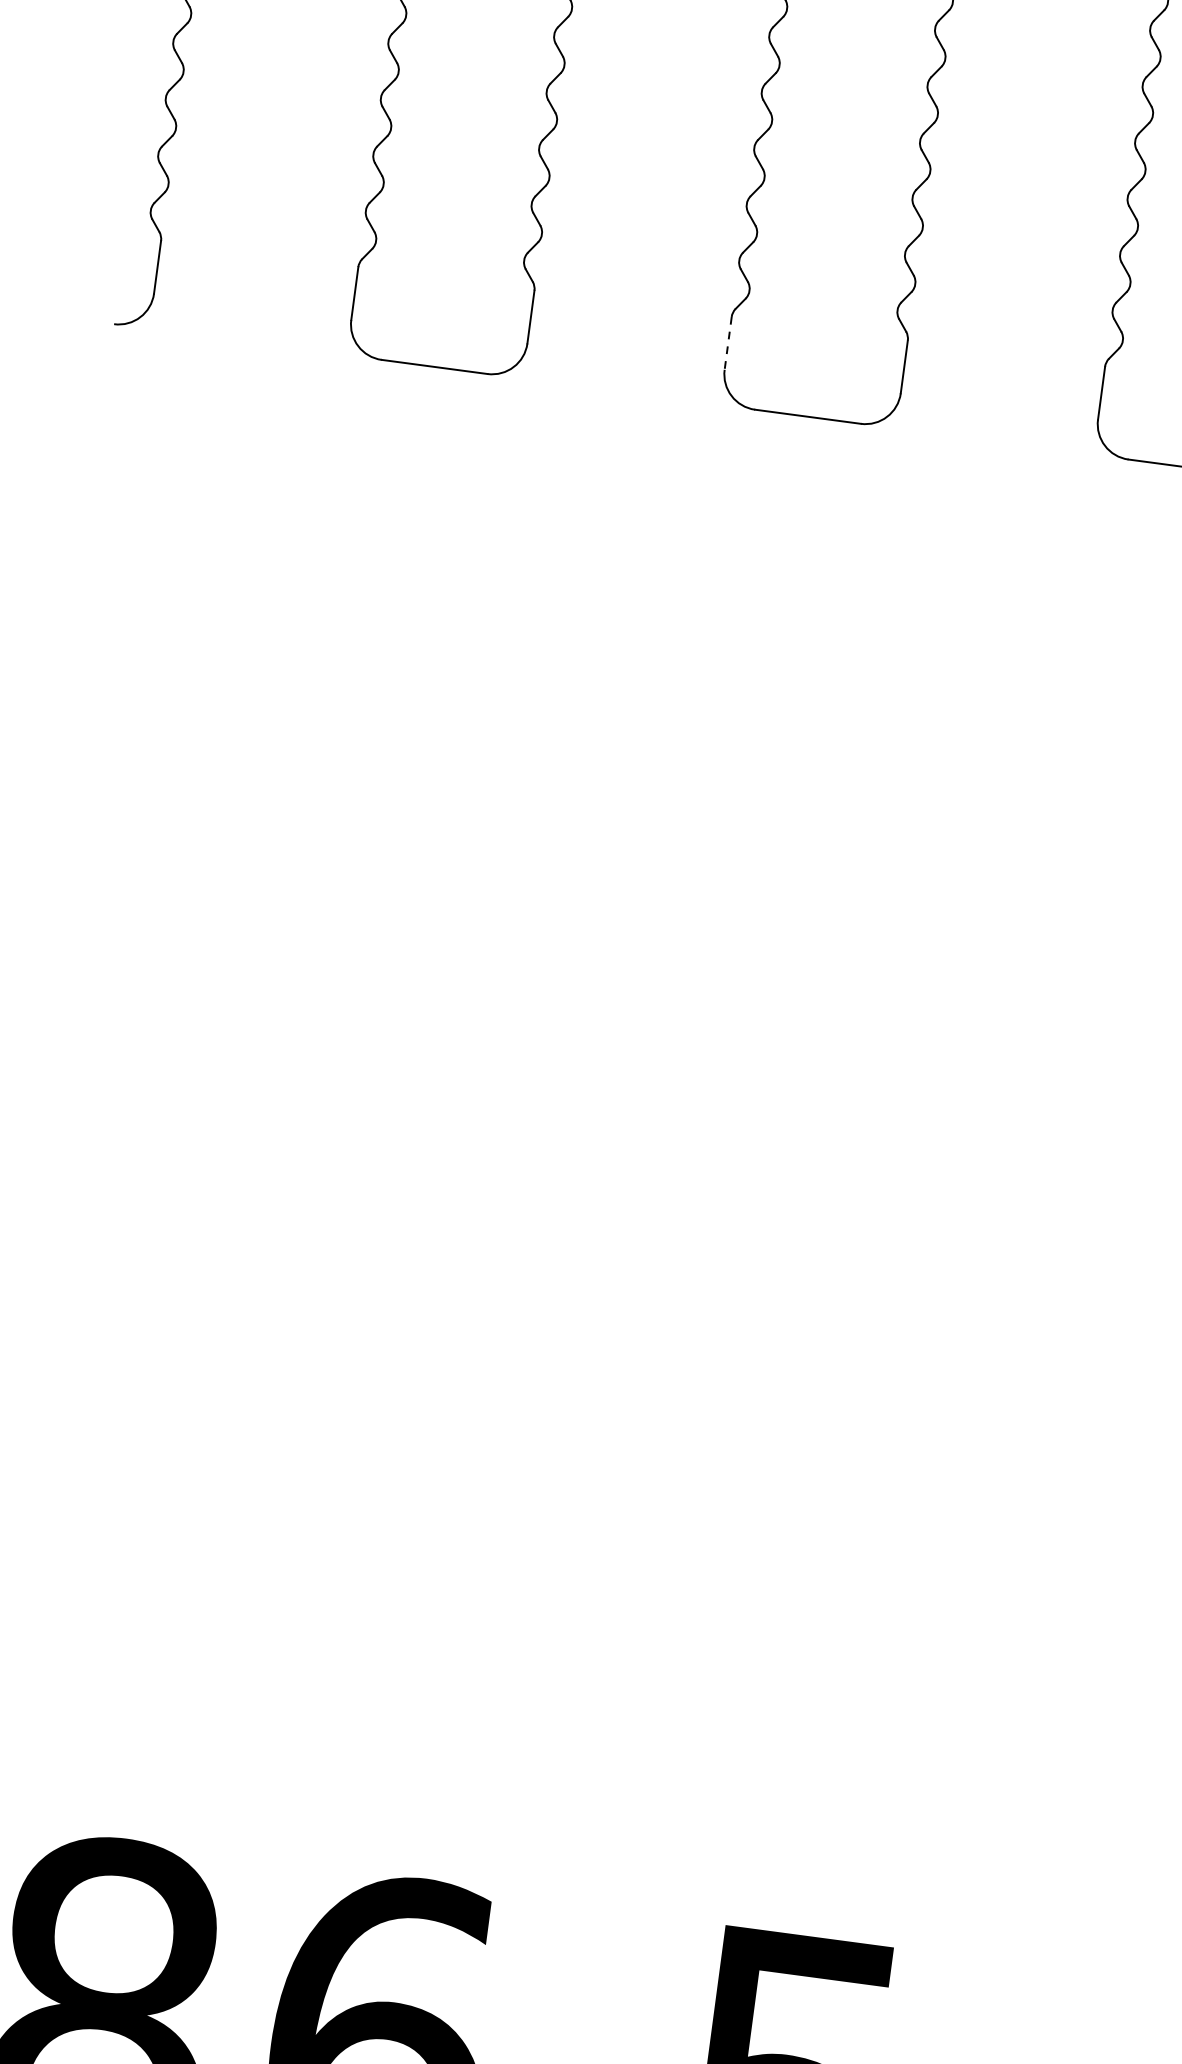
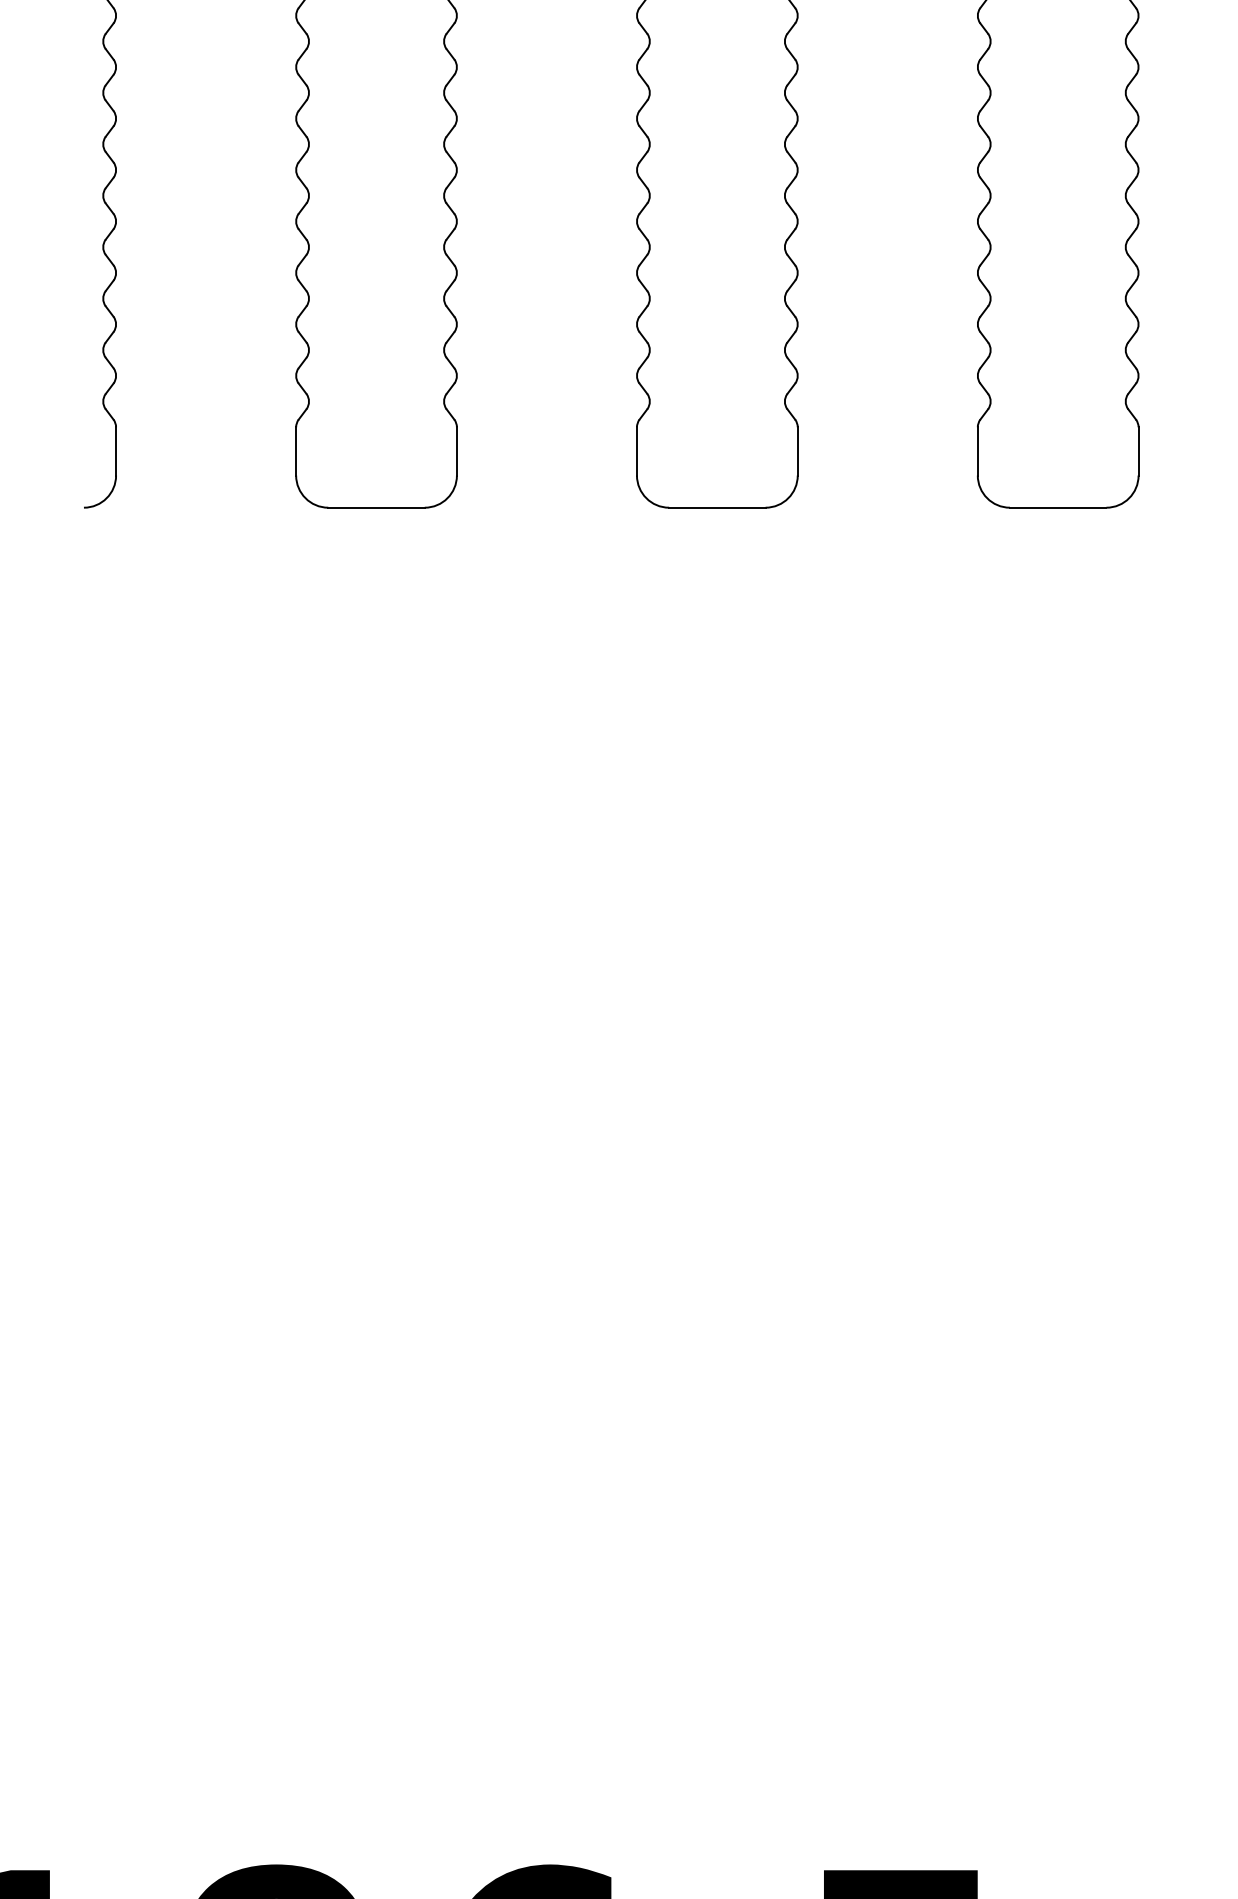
line: (727, 343) -> (636, 451), dashed -> solid

